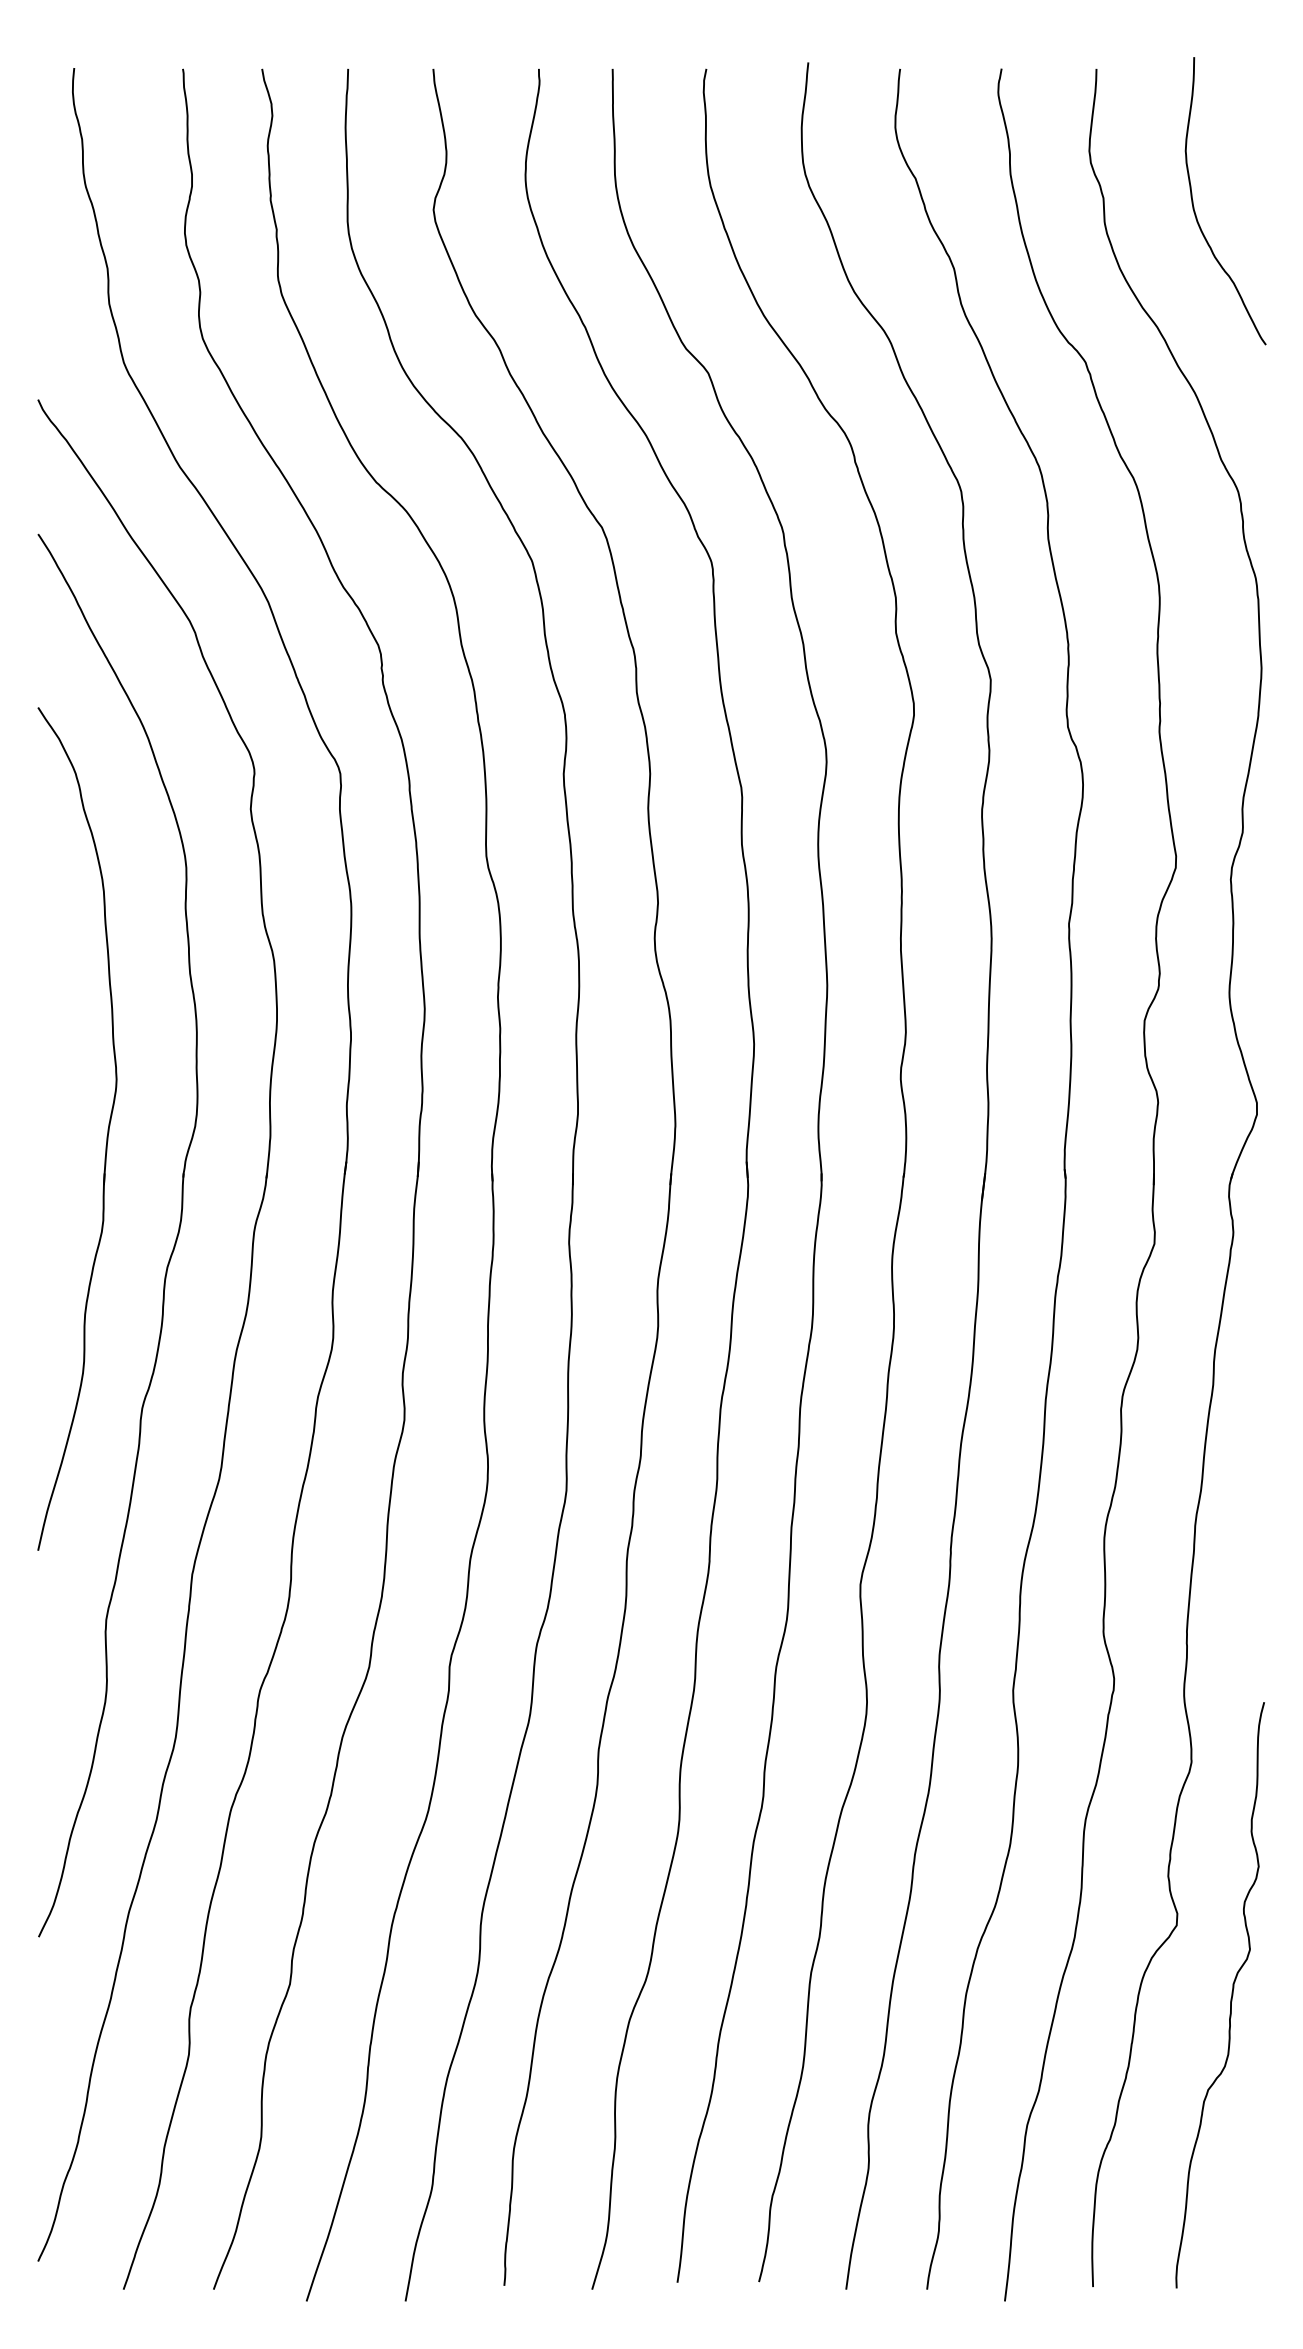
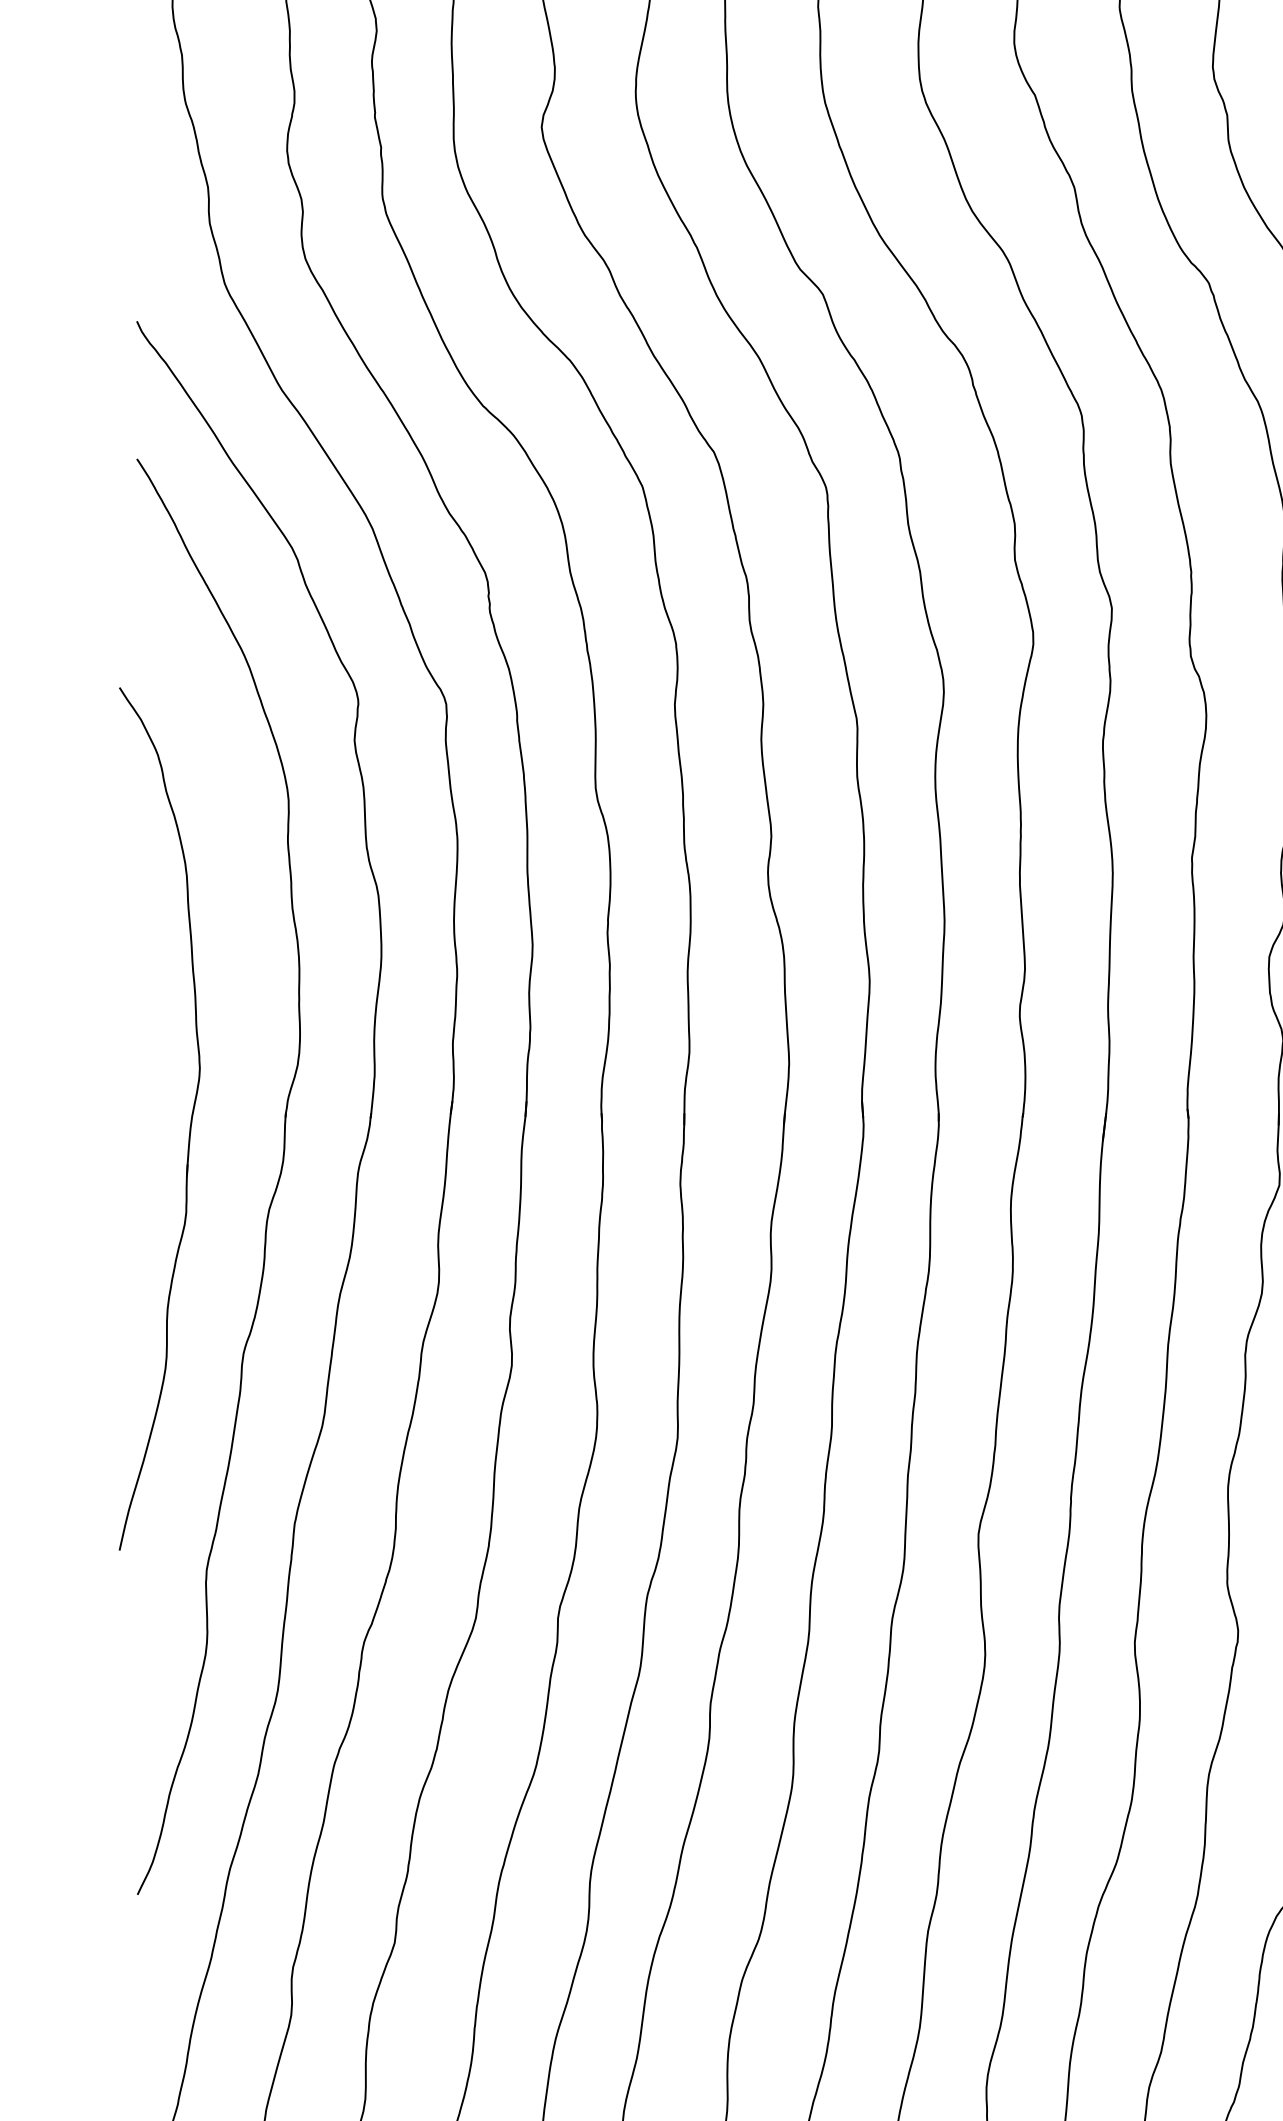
part: (107, 1128) -> (190, 1118), moved

